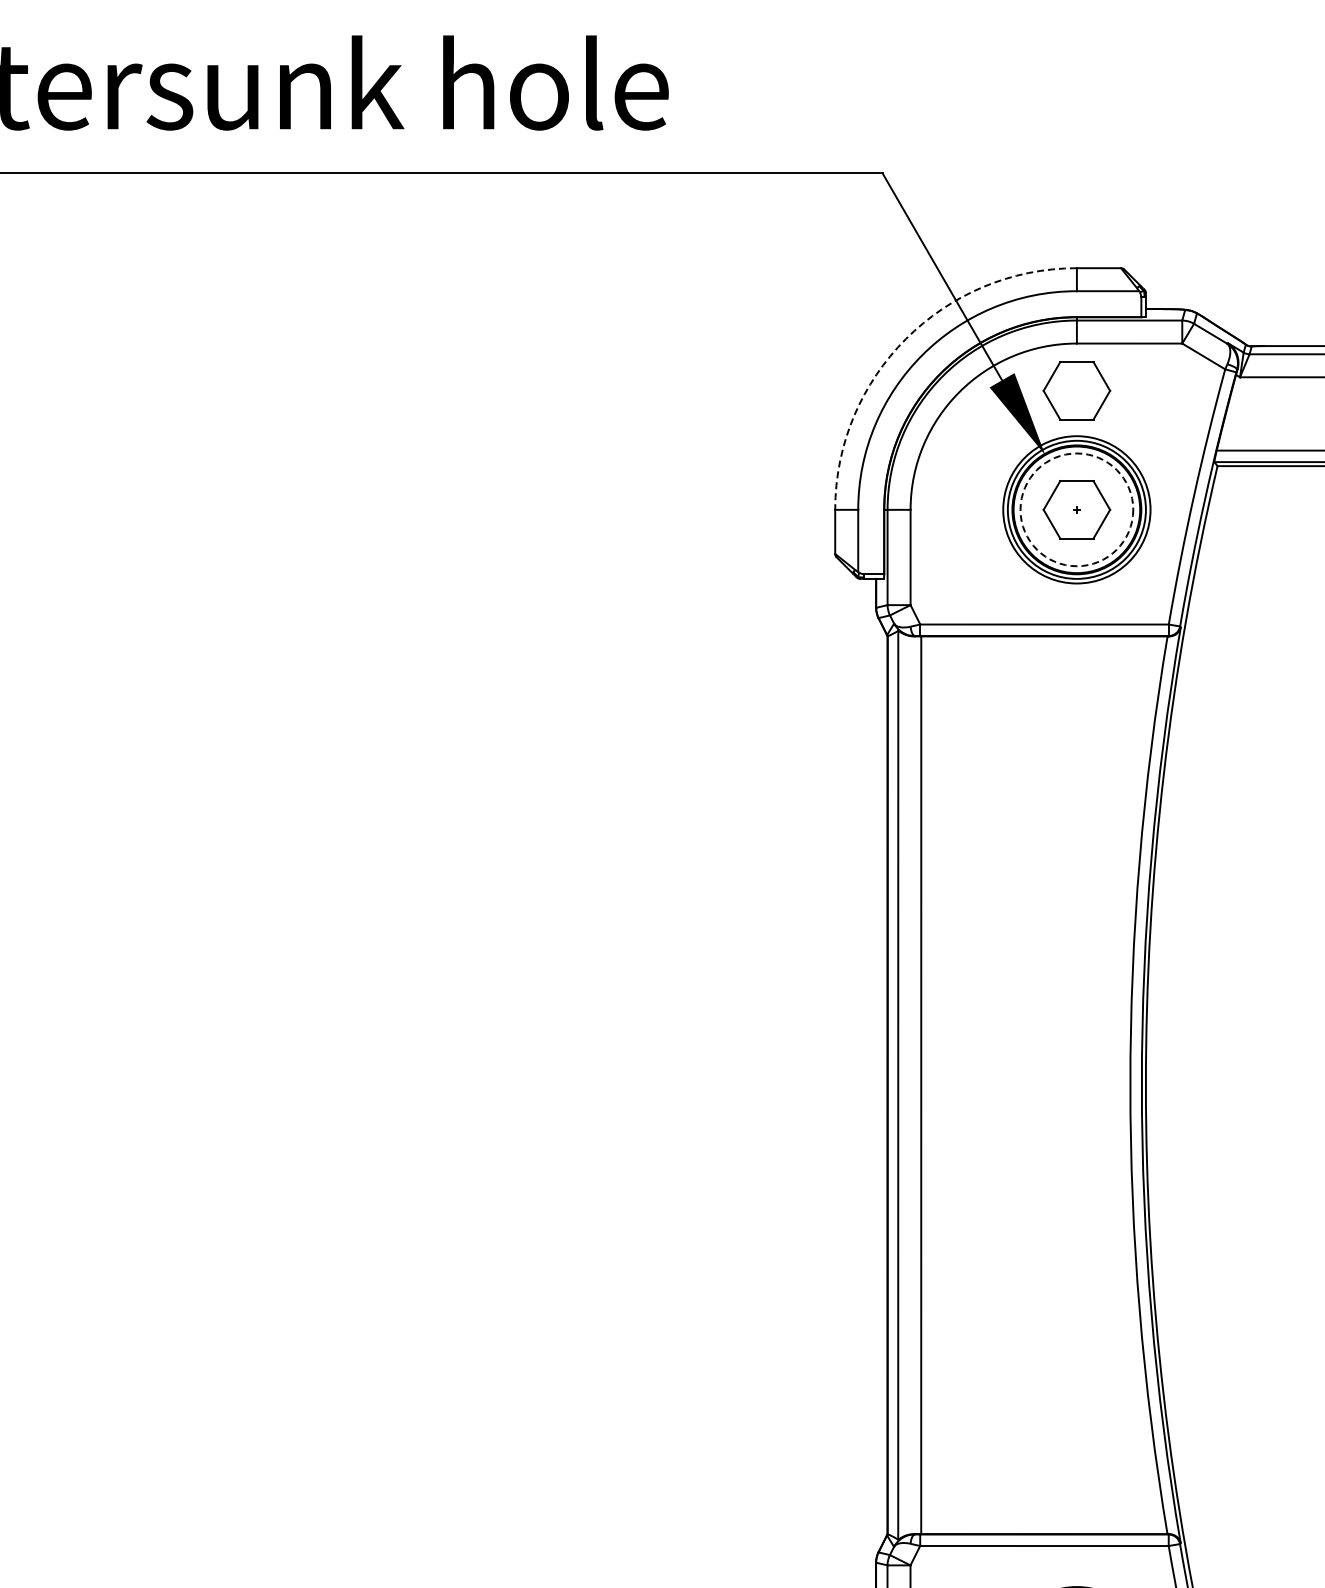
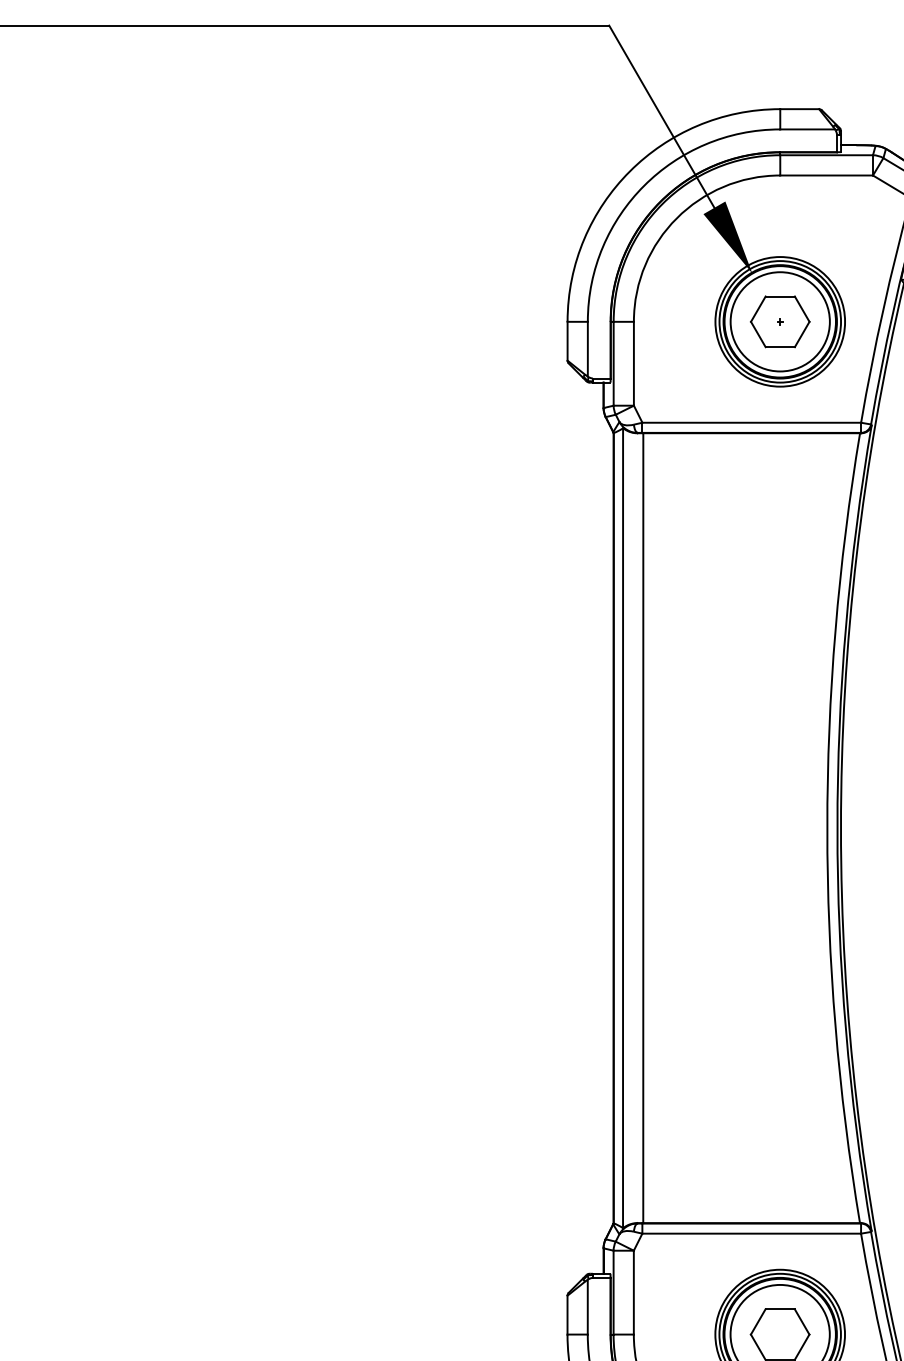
arc: (906, 338) -> (630, 171), dashed -> solid
part: (1076, 390) -> (779, 216), removed
circle: (1076, 509) -> (779, 321), dashed -> solid

